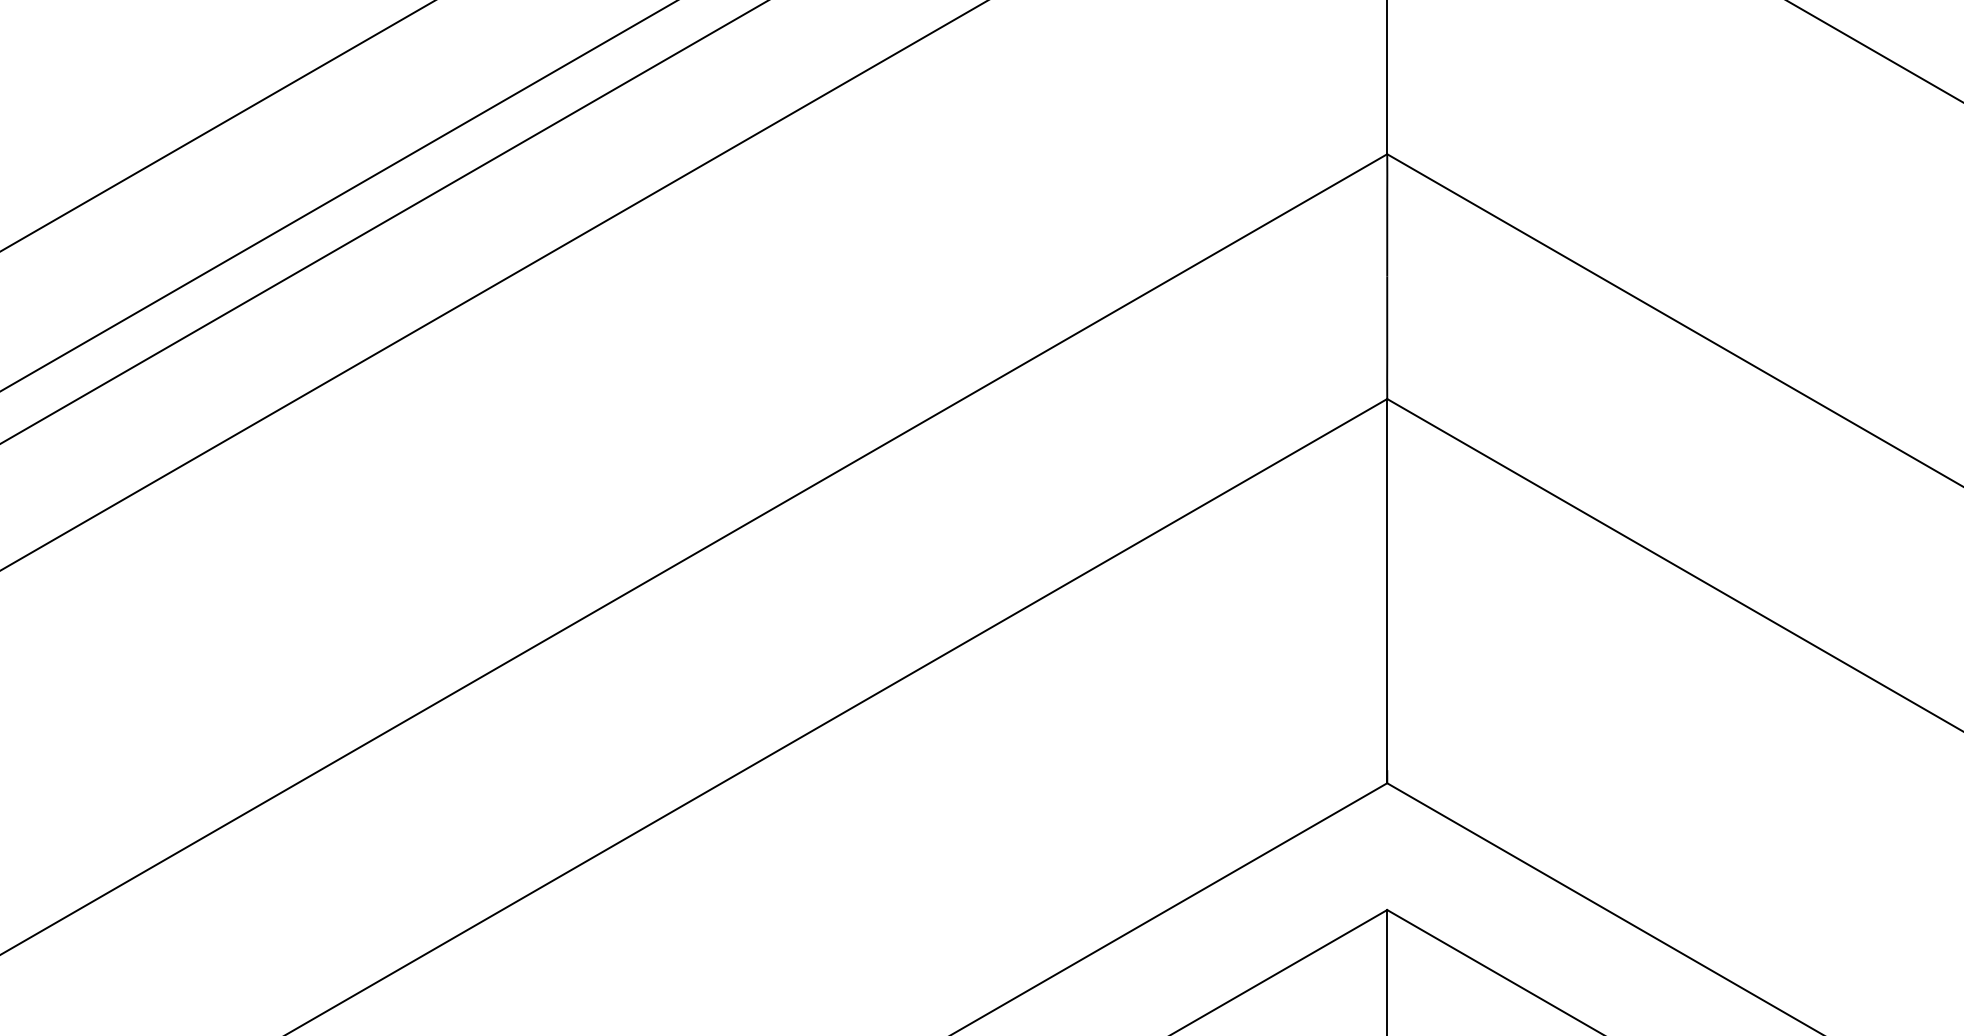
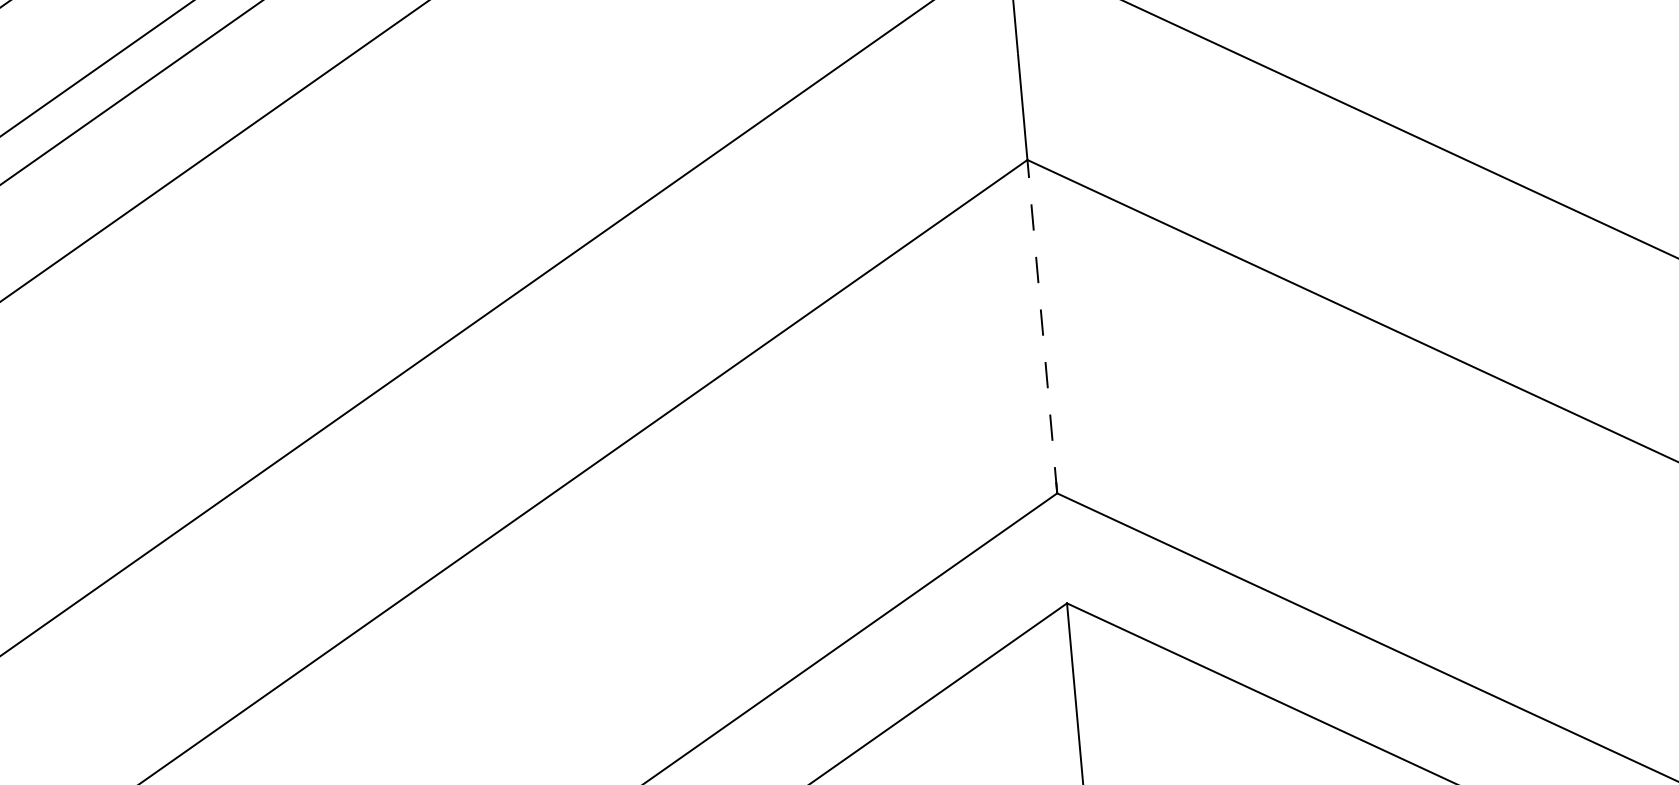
line: (1387, 590) -> (1042, 326), solid -> dashed

